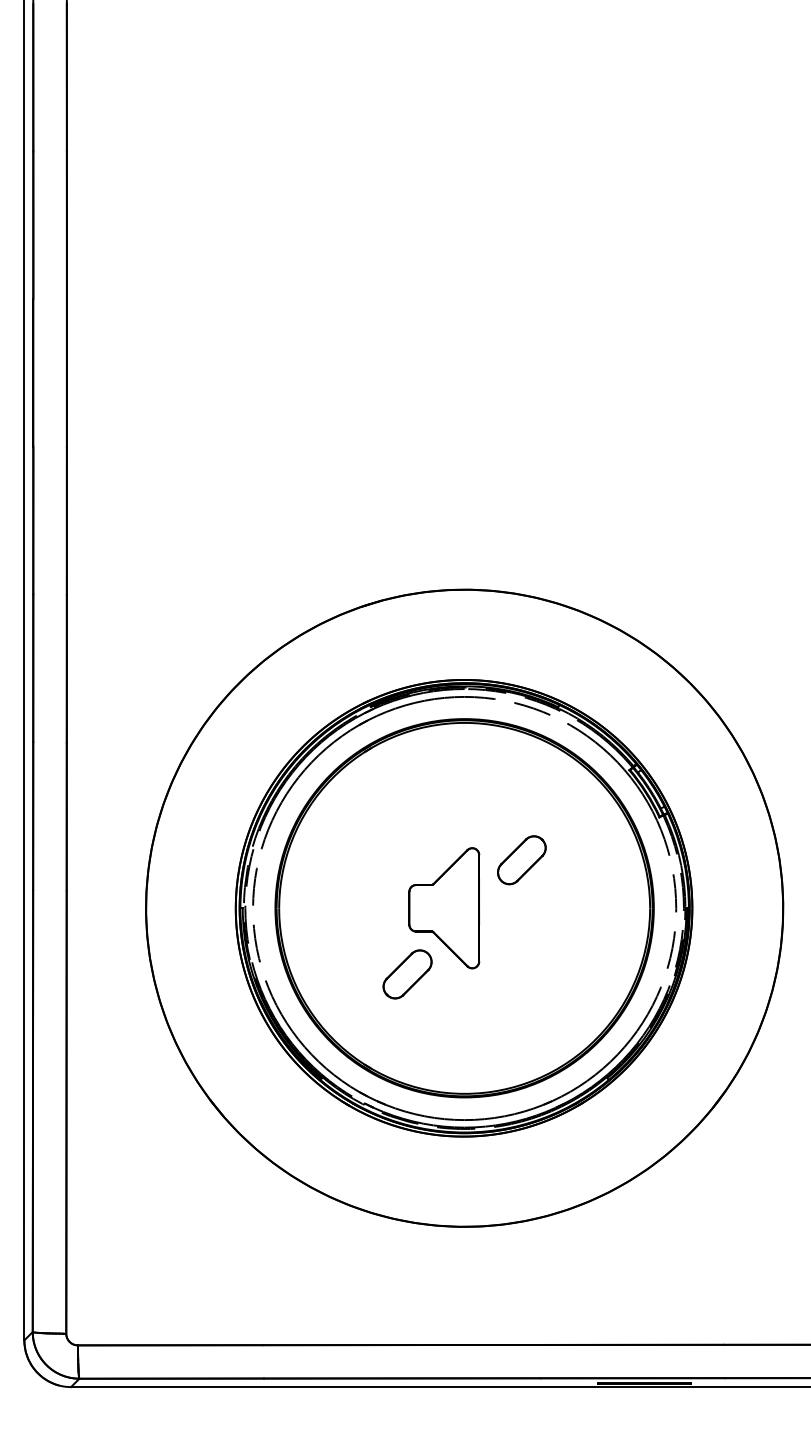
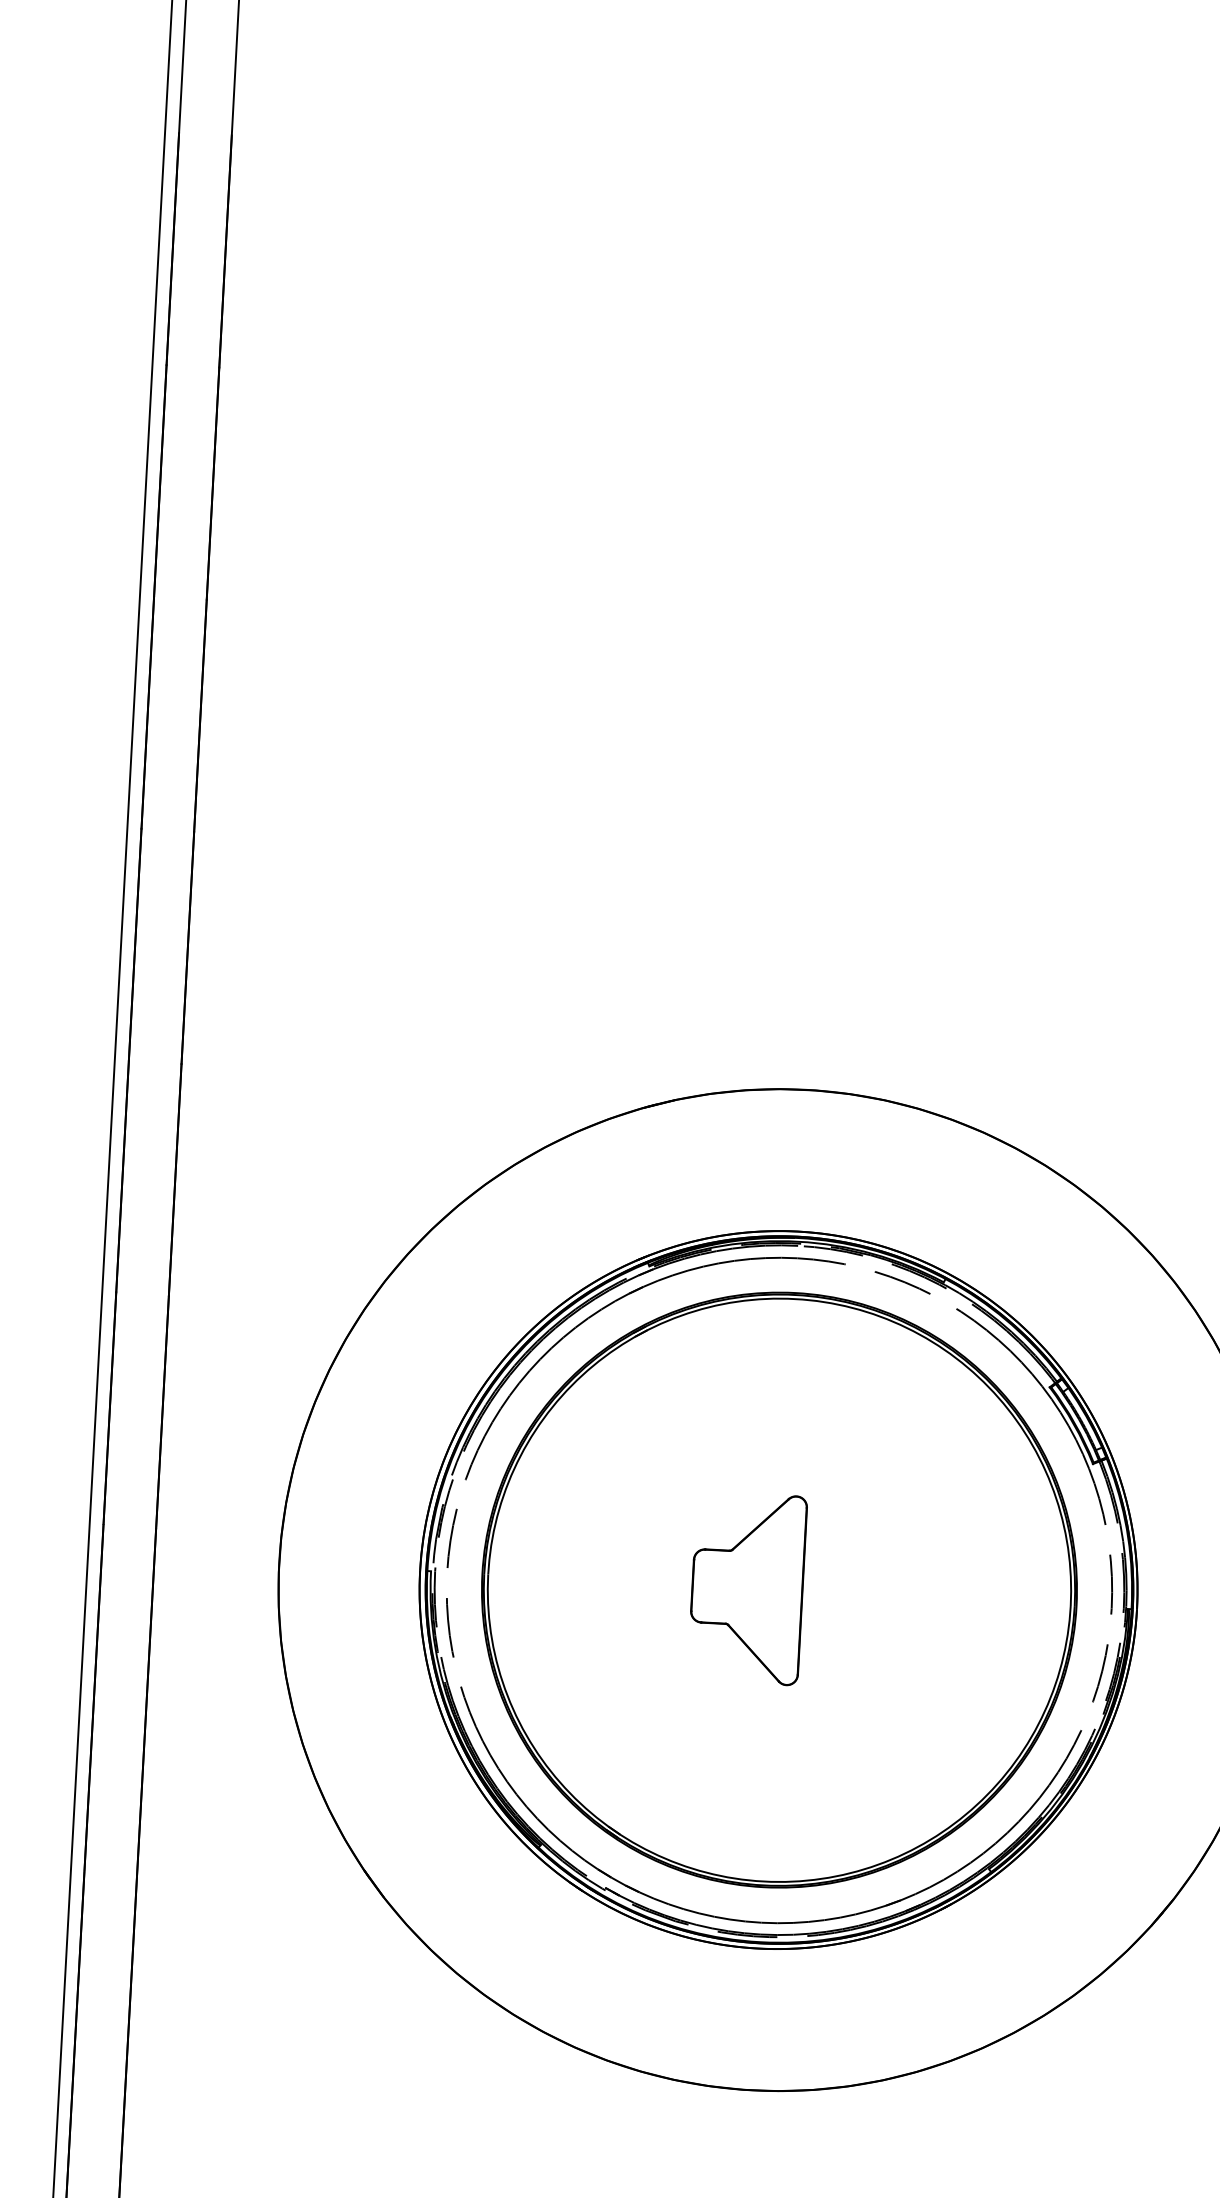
part: (521, 860) -> (872, 1519), removed
part: (407, 974) -> (684, 1689), removed

